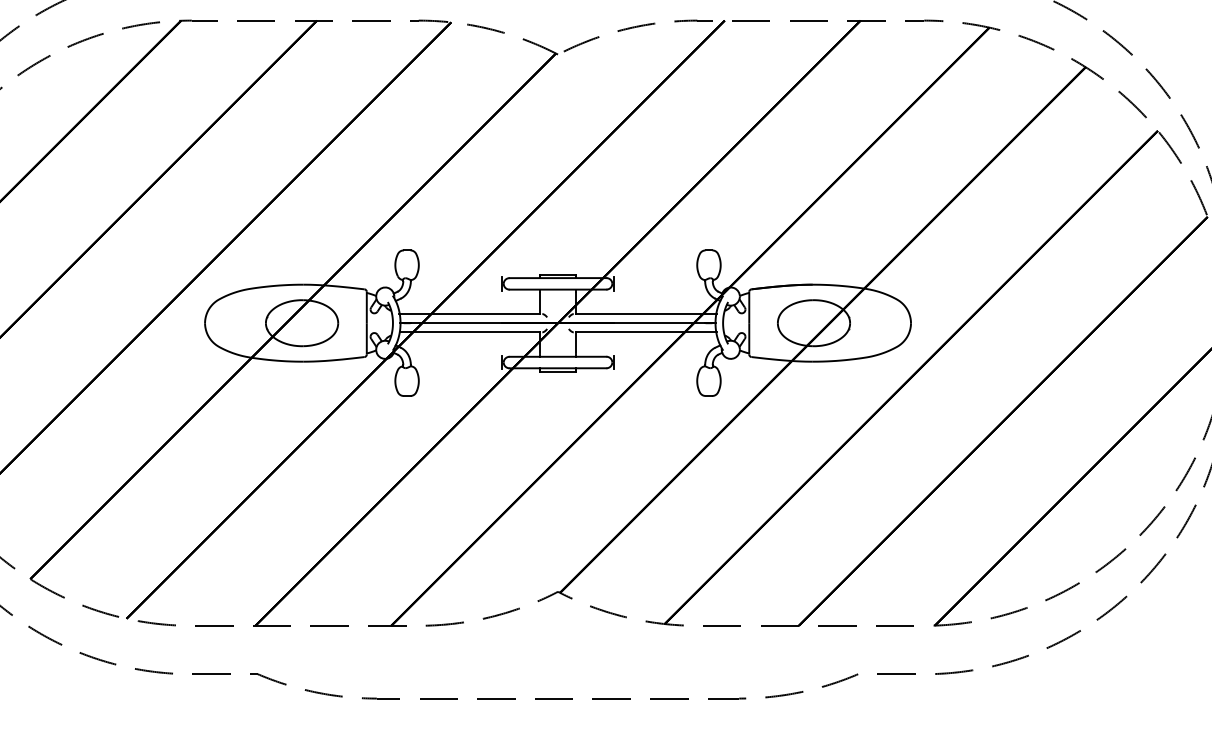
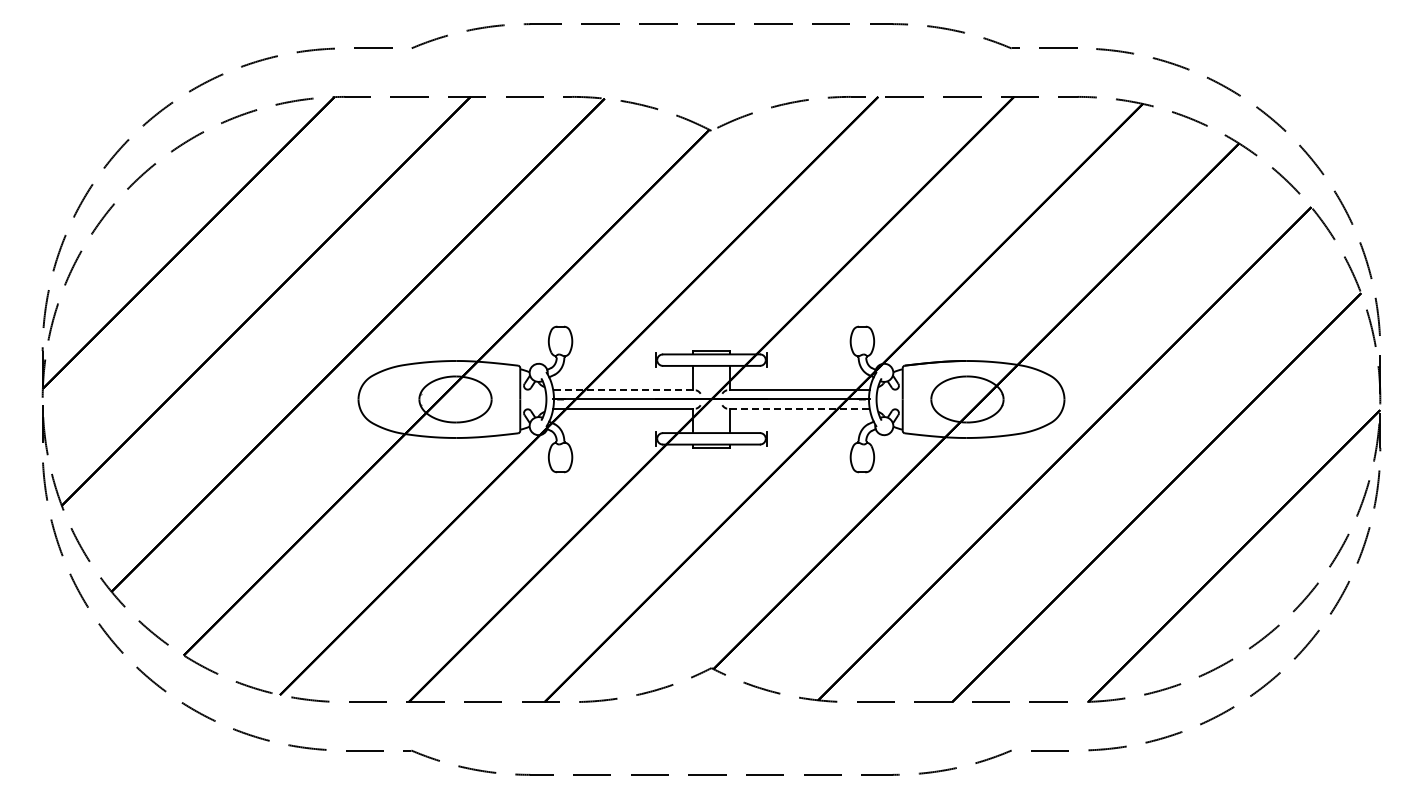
line: (469, 314) -> (622, 390), solid -> dashed
line: (647, 332) -> (800, 408), solid -> dashed

